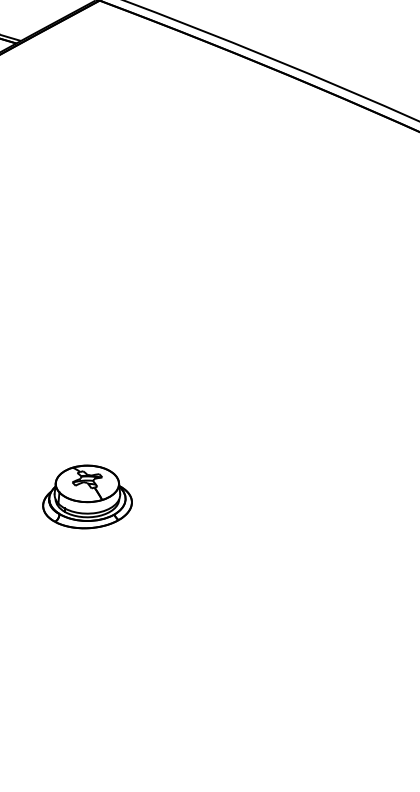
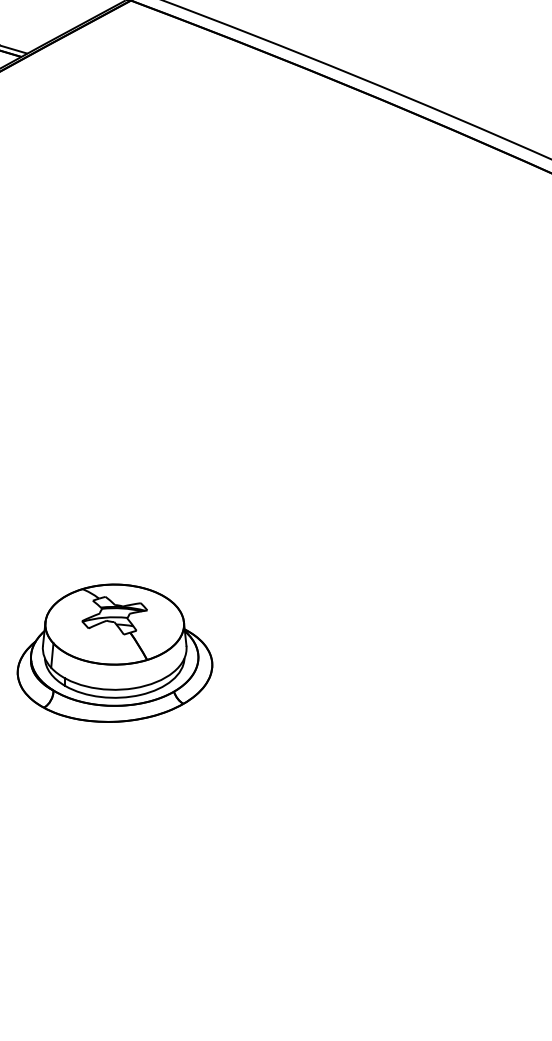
part: (87, 496) -> (114, 652), size x1.67

